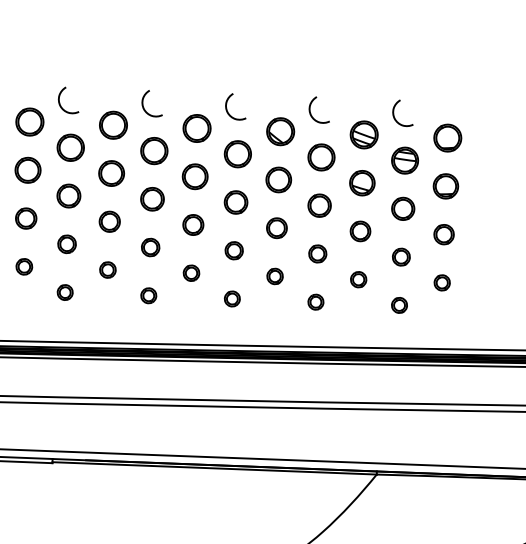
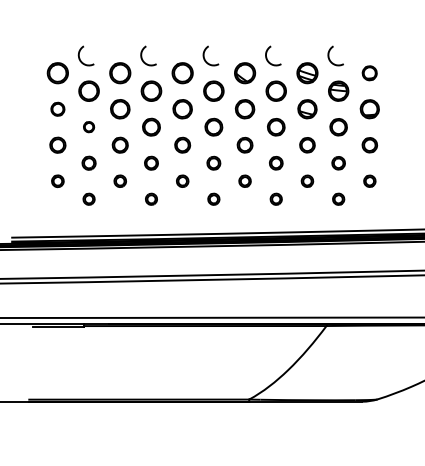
part: (447, 138) -> (369, 73), size x0.7
part: (27, 170) -> (57, 109), size x0.7
part: (68, 195) -> (88, 126), size x0.6

